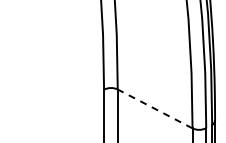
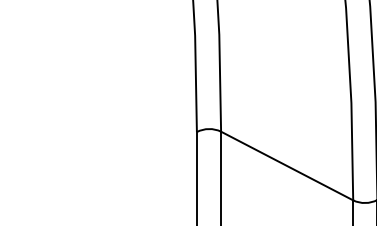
line: (154, 108) -> (285, 165), dashed -> solid

